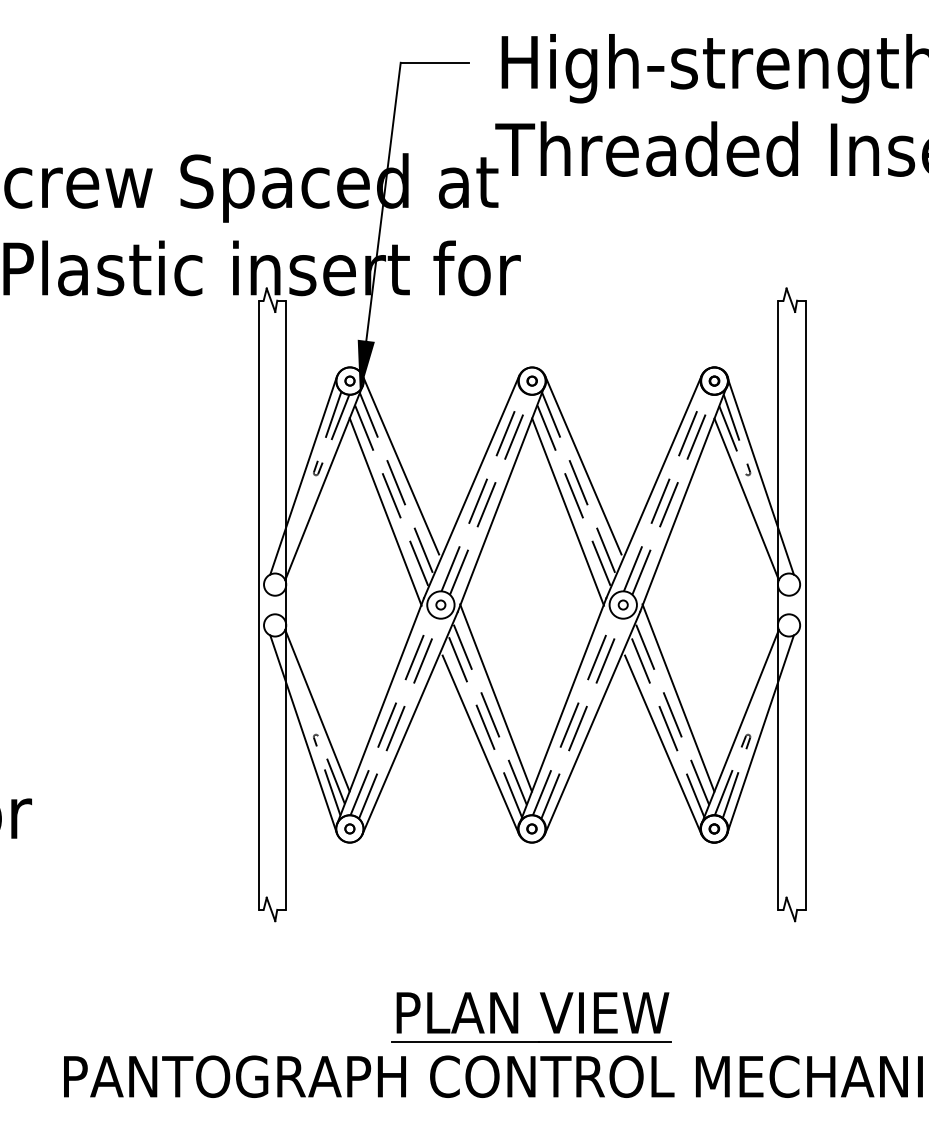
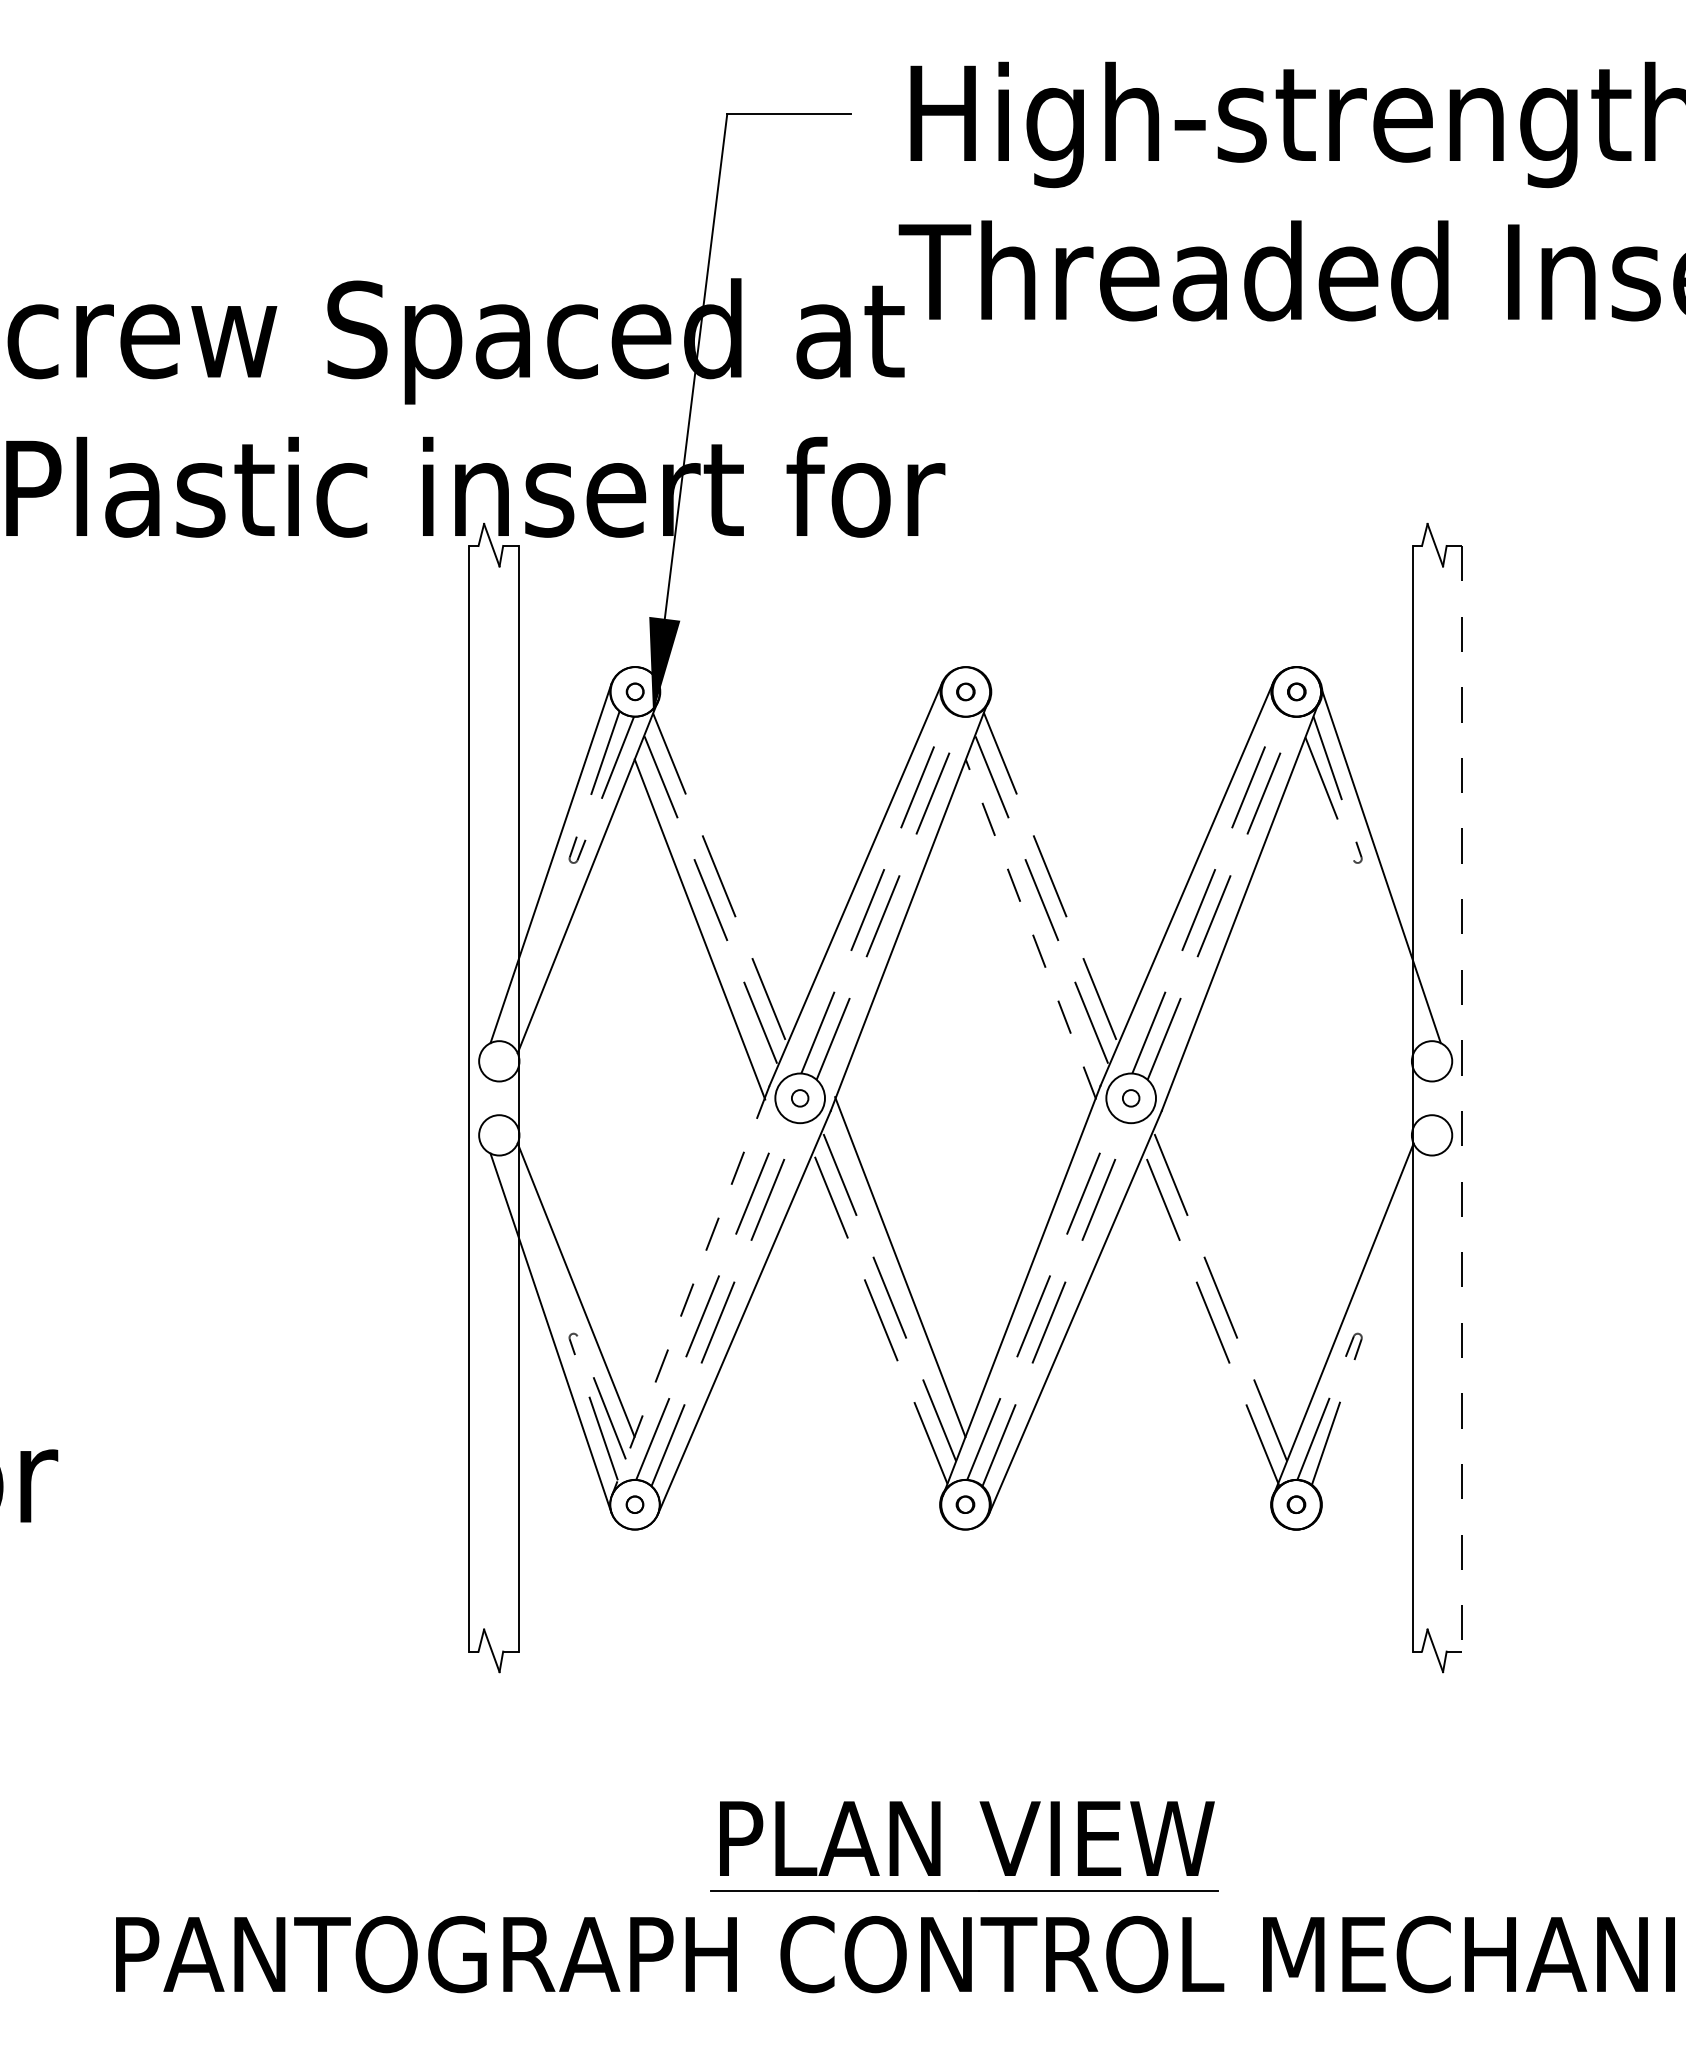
line: (400, 464) -> (726, 843), removed
line: (583, 464) -> (1058, 843), removed
line: (746, 499) -> (1354, 906), removed
line: (567, 511) -> (1029, 928), solid -> dashed
line: (805, 605) -> (1461, 1099), solid -> dashed
line: (678, 697) -> (1231, 1266), removed
line: (380, 711) -> (690, 1291), solid -> dashed
line: (760, 734) -> (1380, 1333), removed
line: (480, 744) -> (872, 1351), removed
line: (663, 744) -> (1204, 1351), removed

